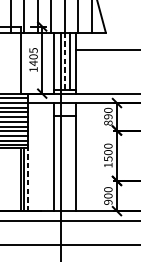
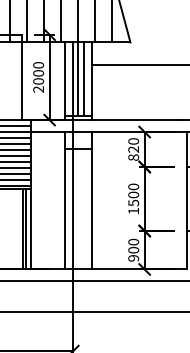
text: (33, 60) -> (38, 77), 1405 -> 2000
line: (64, 61) -> (78, 79), dashed -> solid
text: (108, 116) -> (134, 149), 890 -> 820
line: (27, 178) -> (31, 227), dashed -> solid

